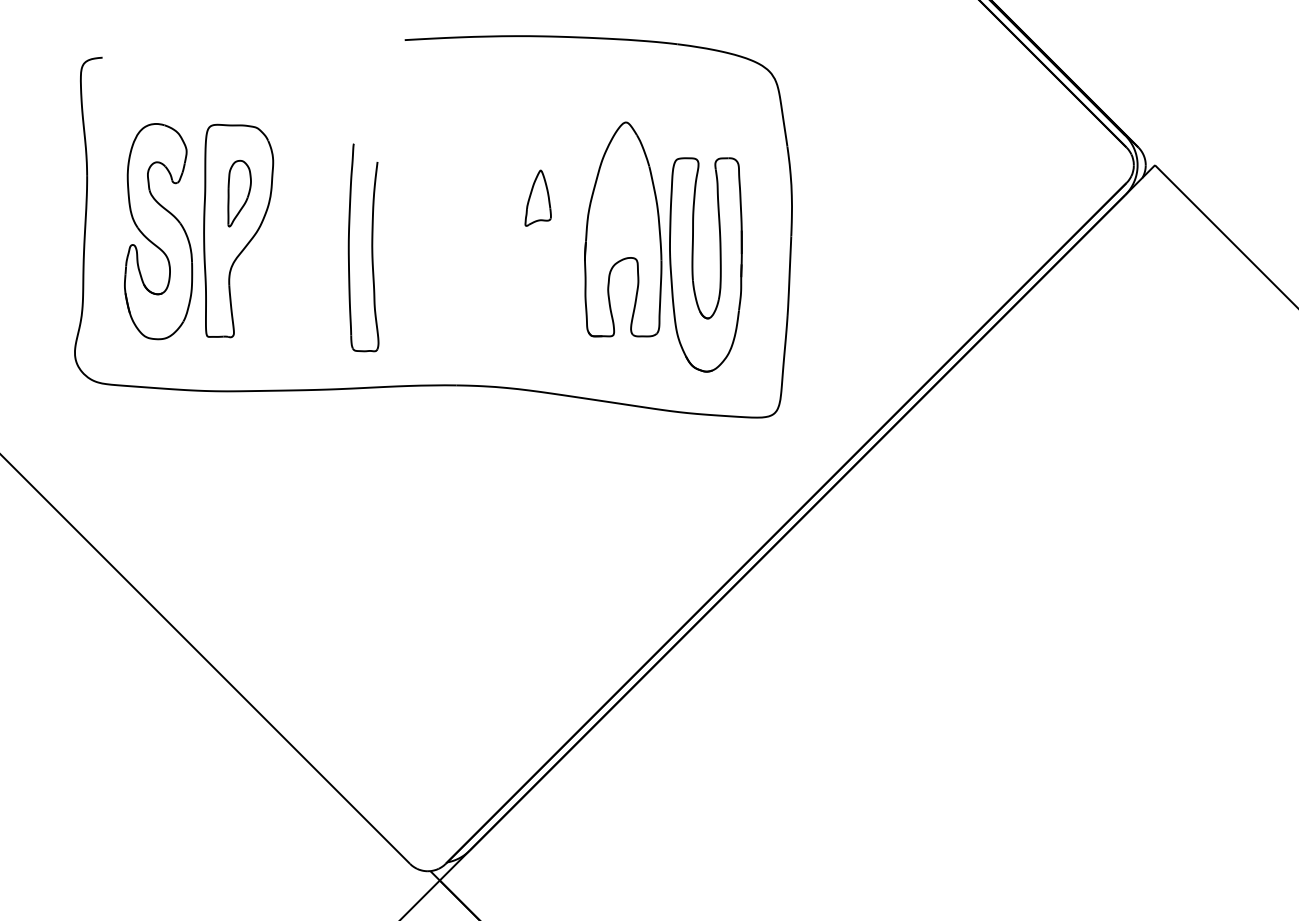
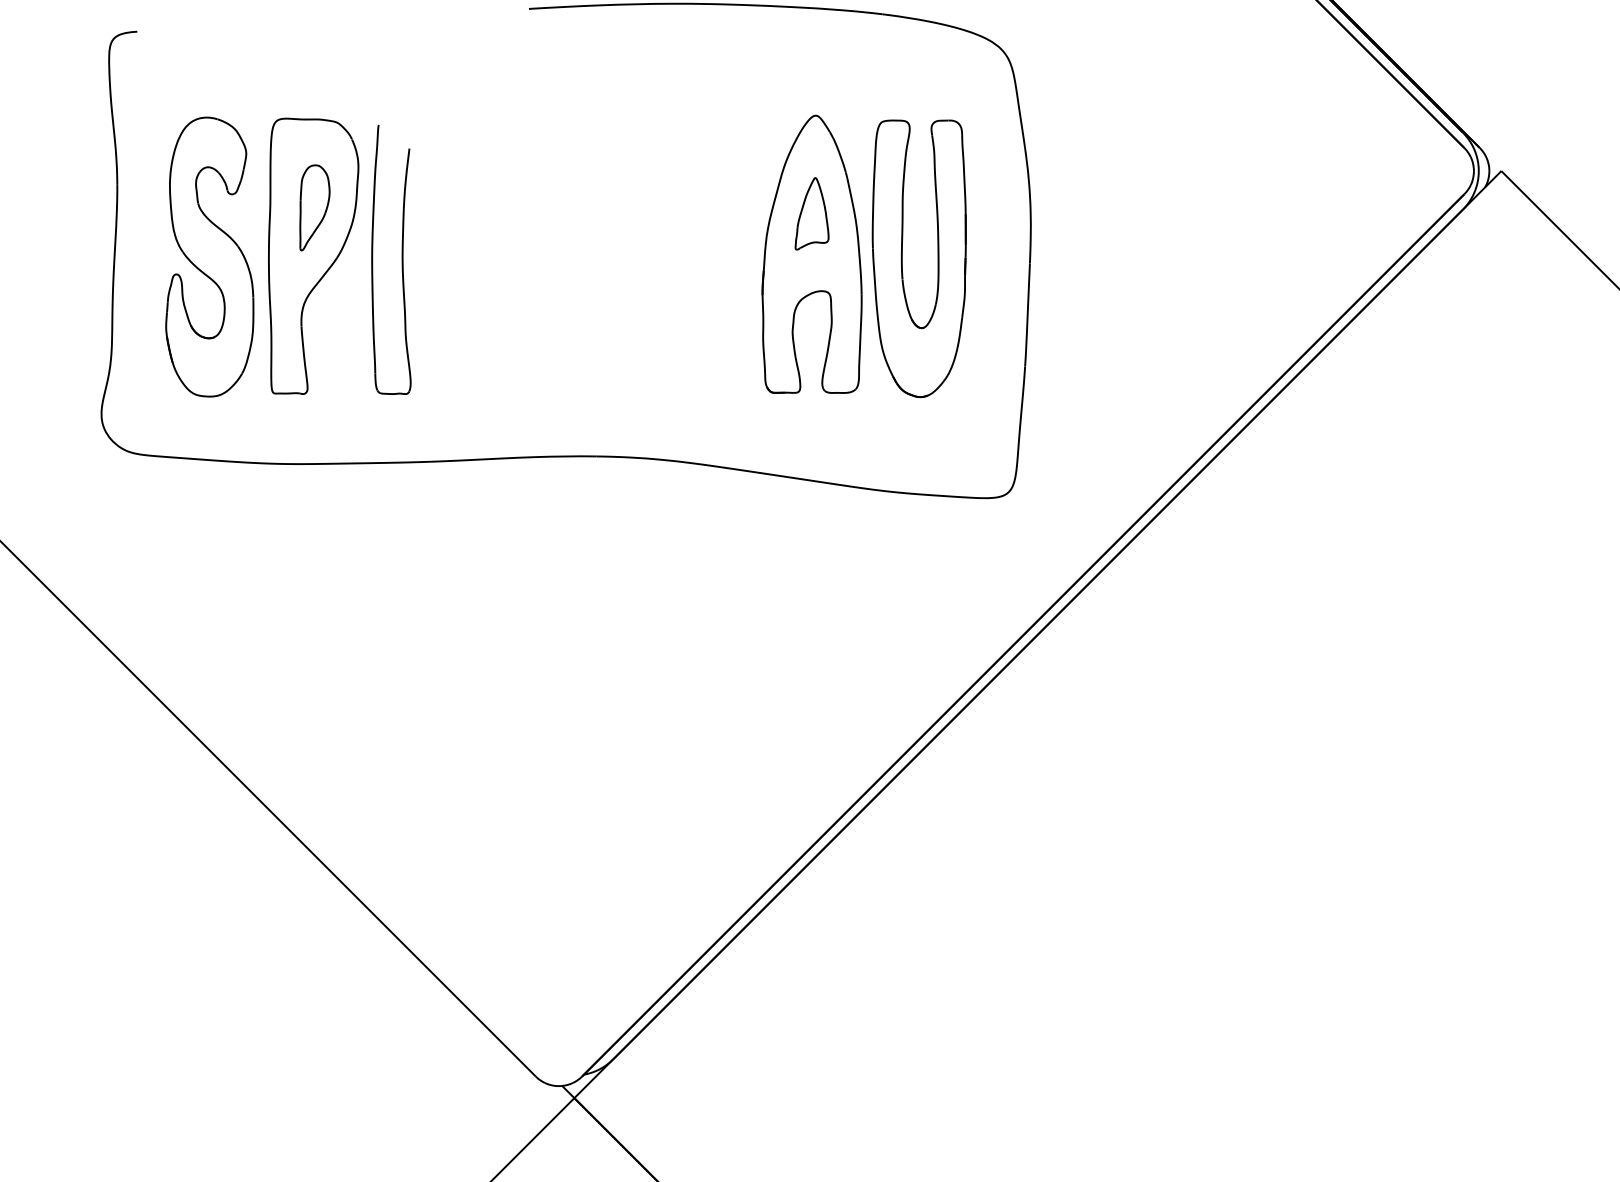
part: (537, 197) -> (811, 212), moved
part: (371, 247) -> (401, 259), moved
part: (693, 264) -> (903, 258), moved

